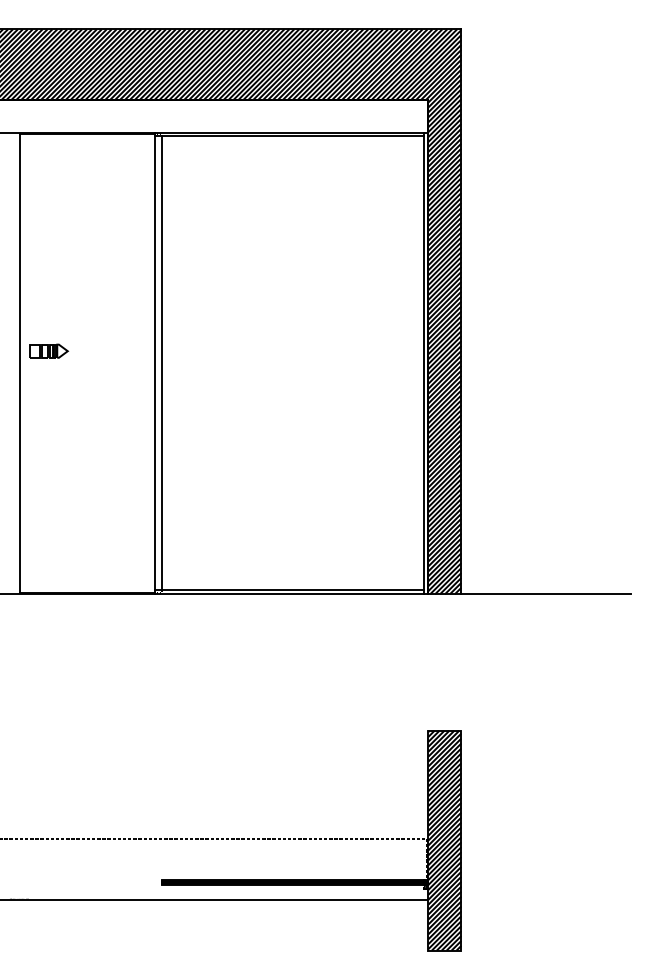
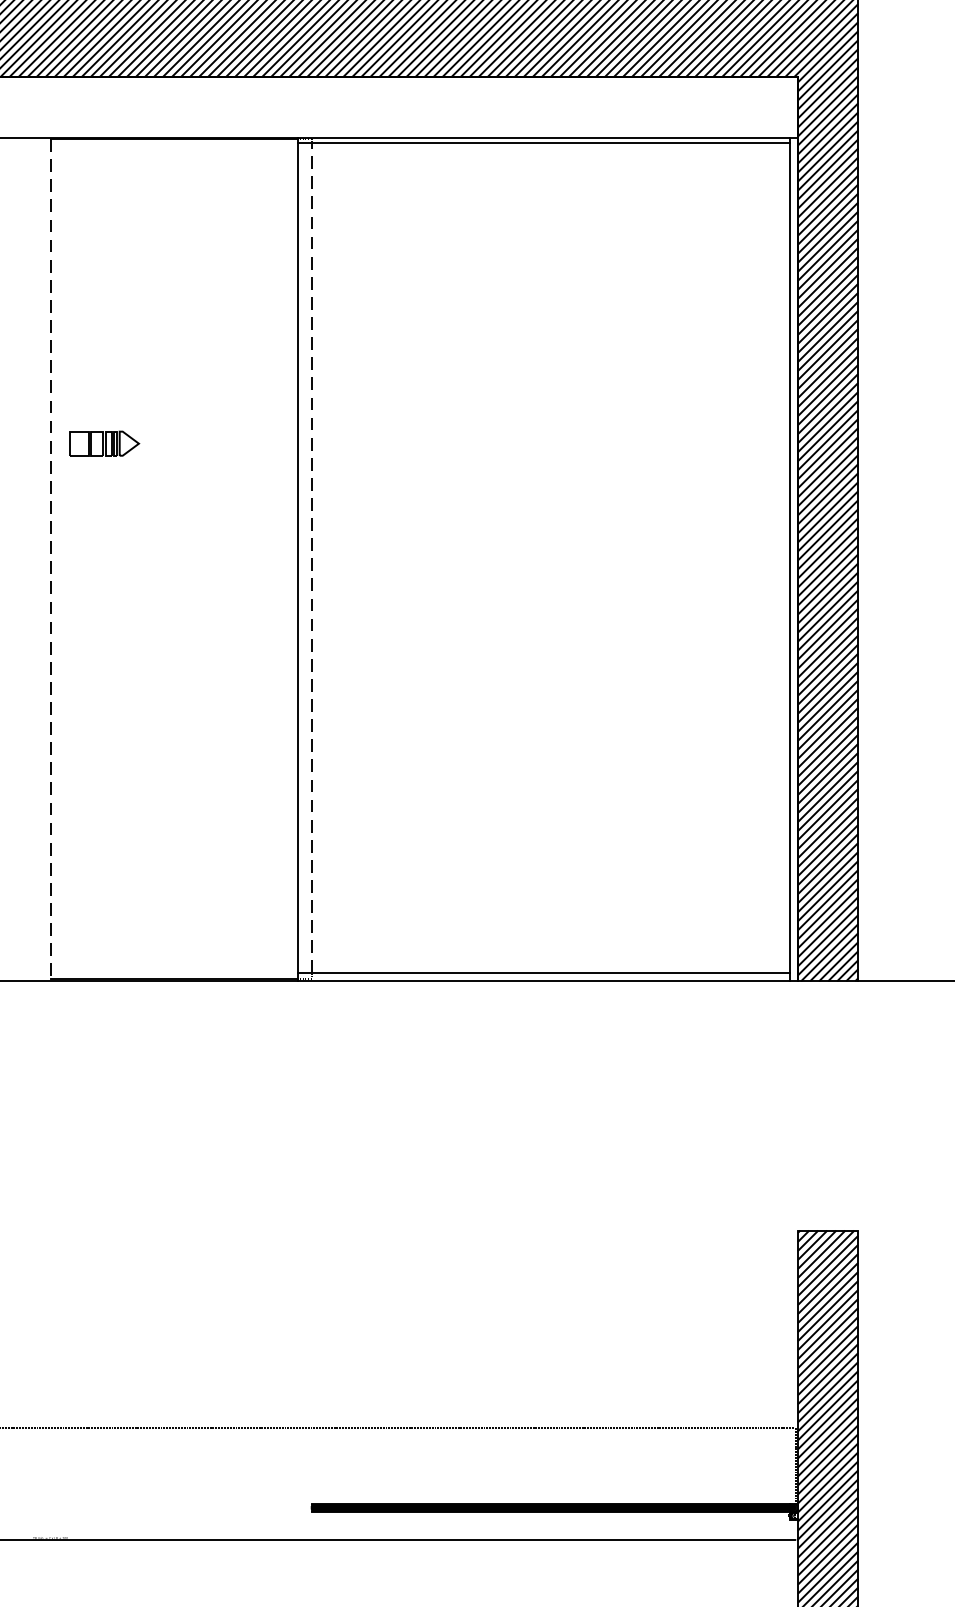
part: (49, 350) -> (105, 442), moved
line: (162, 362) -> (312, 557), solid -> dashed
line: (19, 363) -> (50, 559), solid -> dashed

